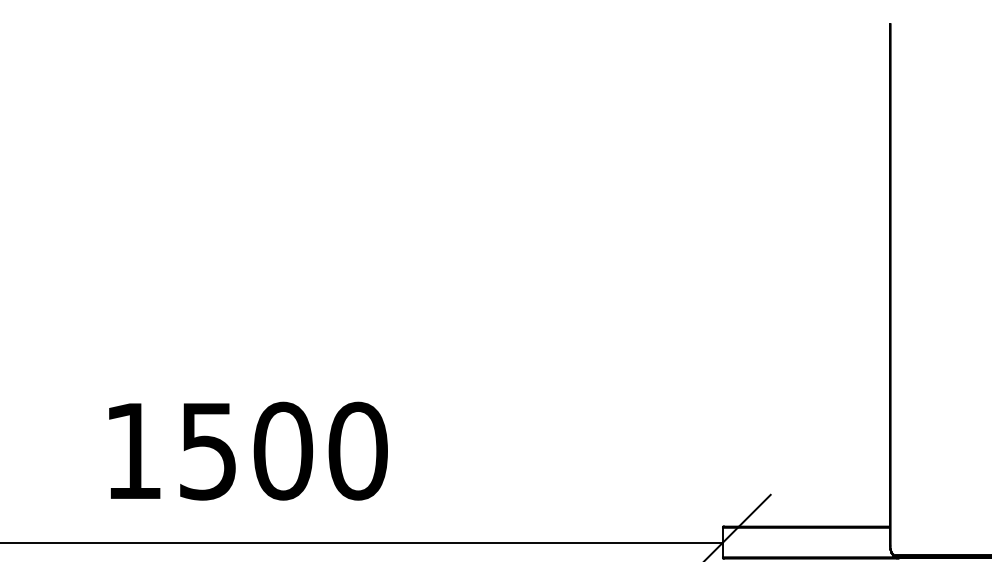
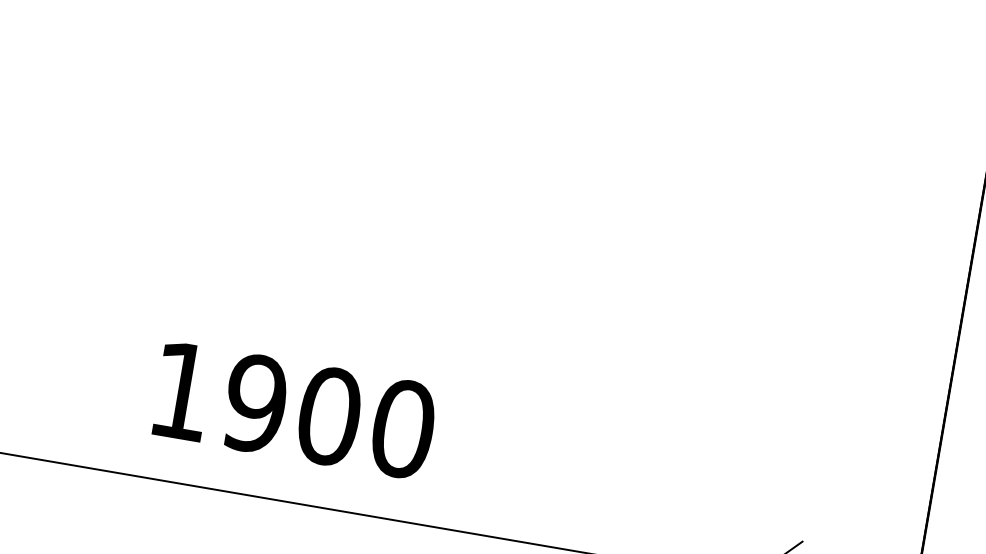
text: (207, 450) -> (254, 403), 1500 -> 1900

